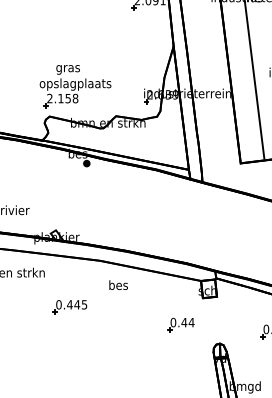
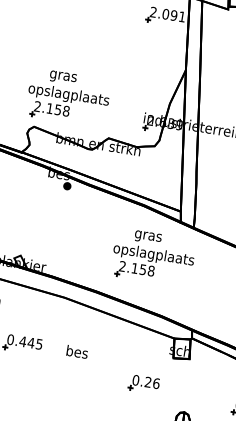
part: (171, 213) -> (153, 257), added
text: (118, 284) -> (77, 351), moved
text: (187, 322) -> (151, 382), 0.44 -> 0.26

